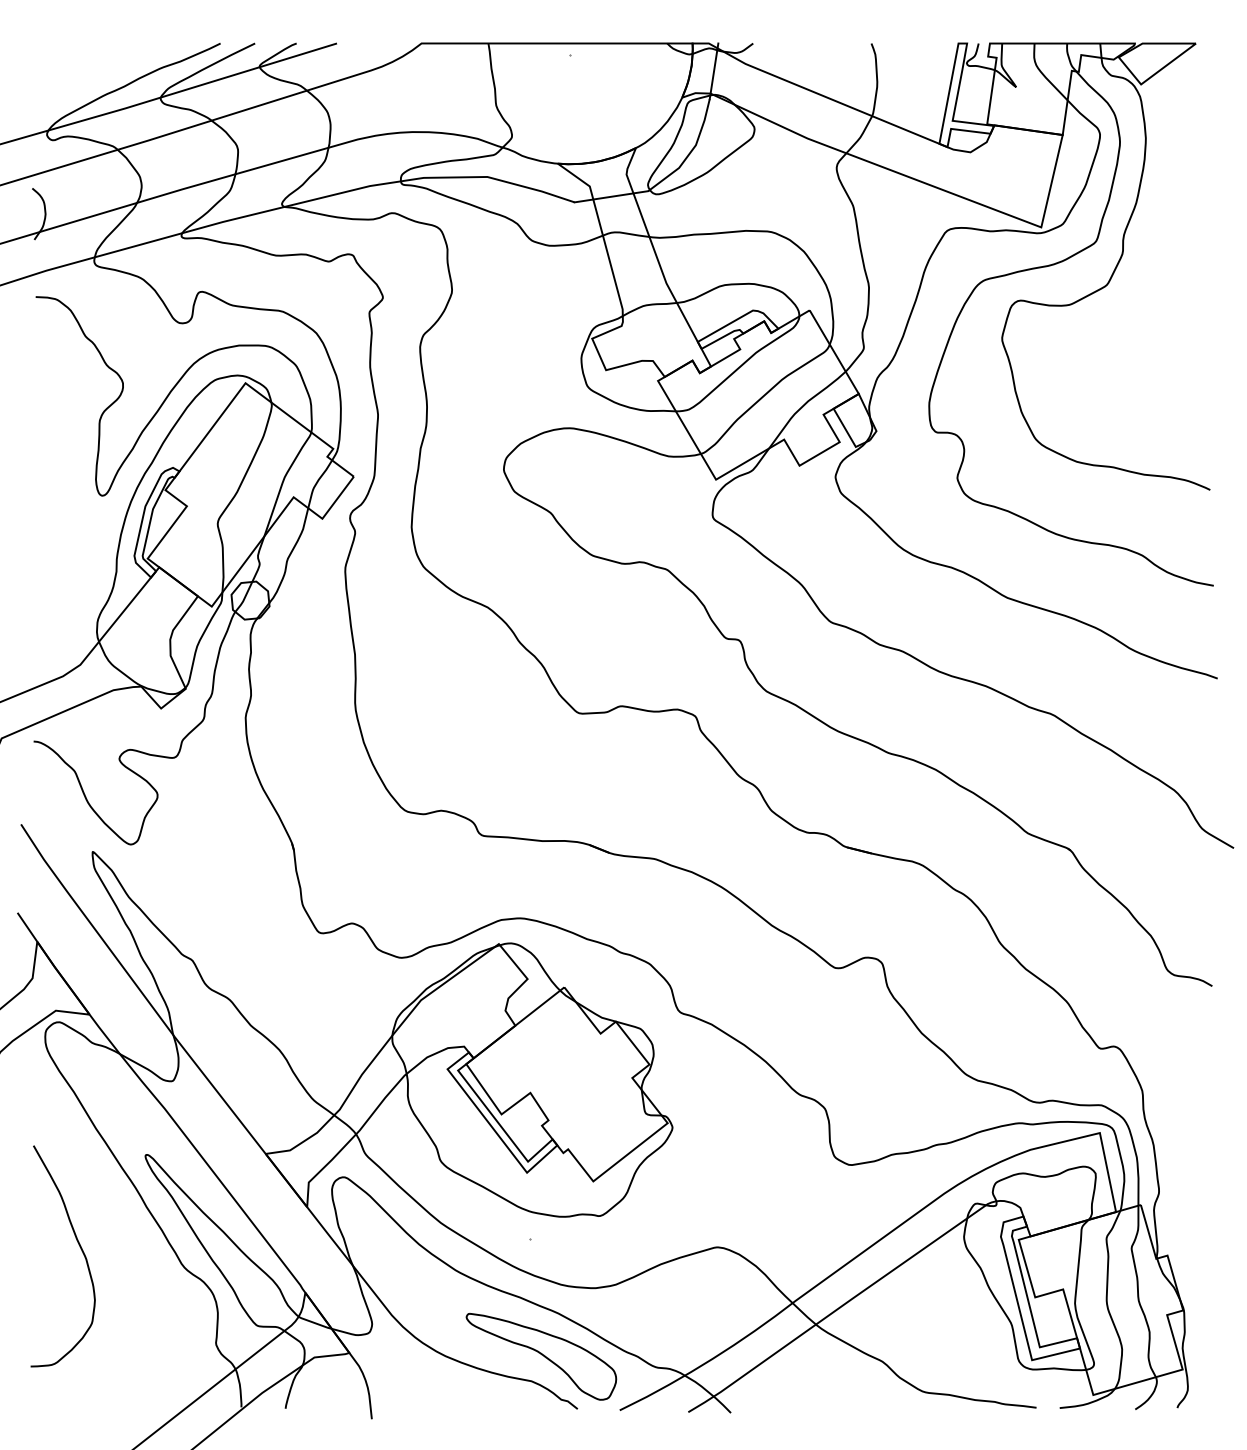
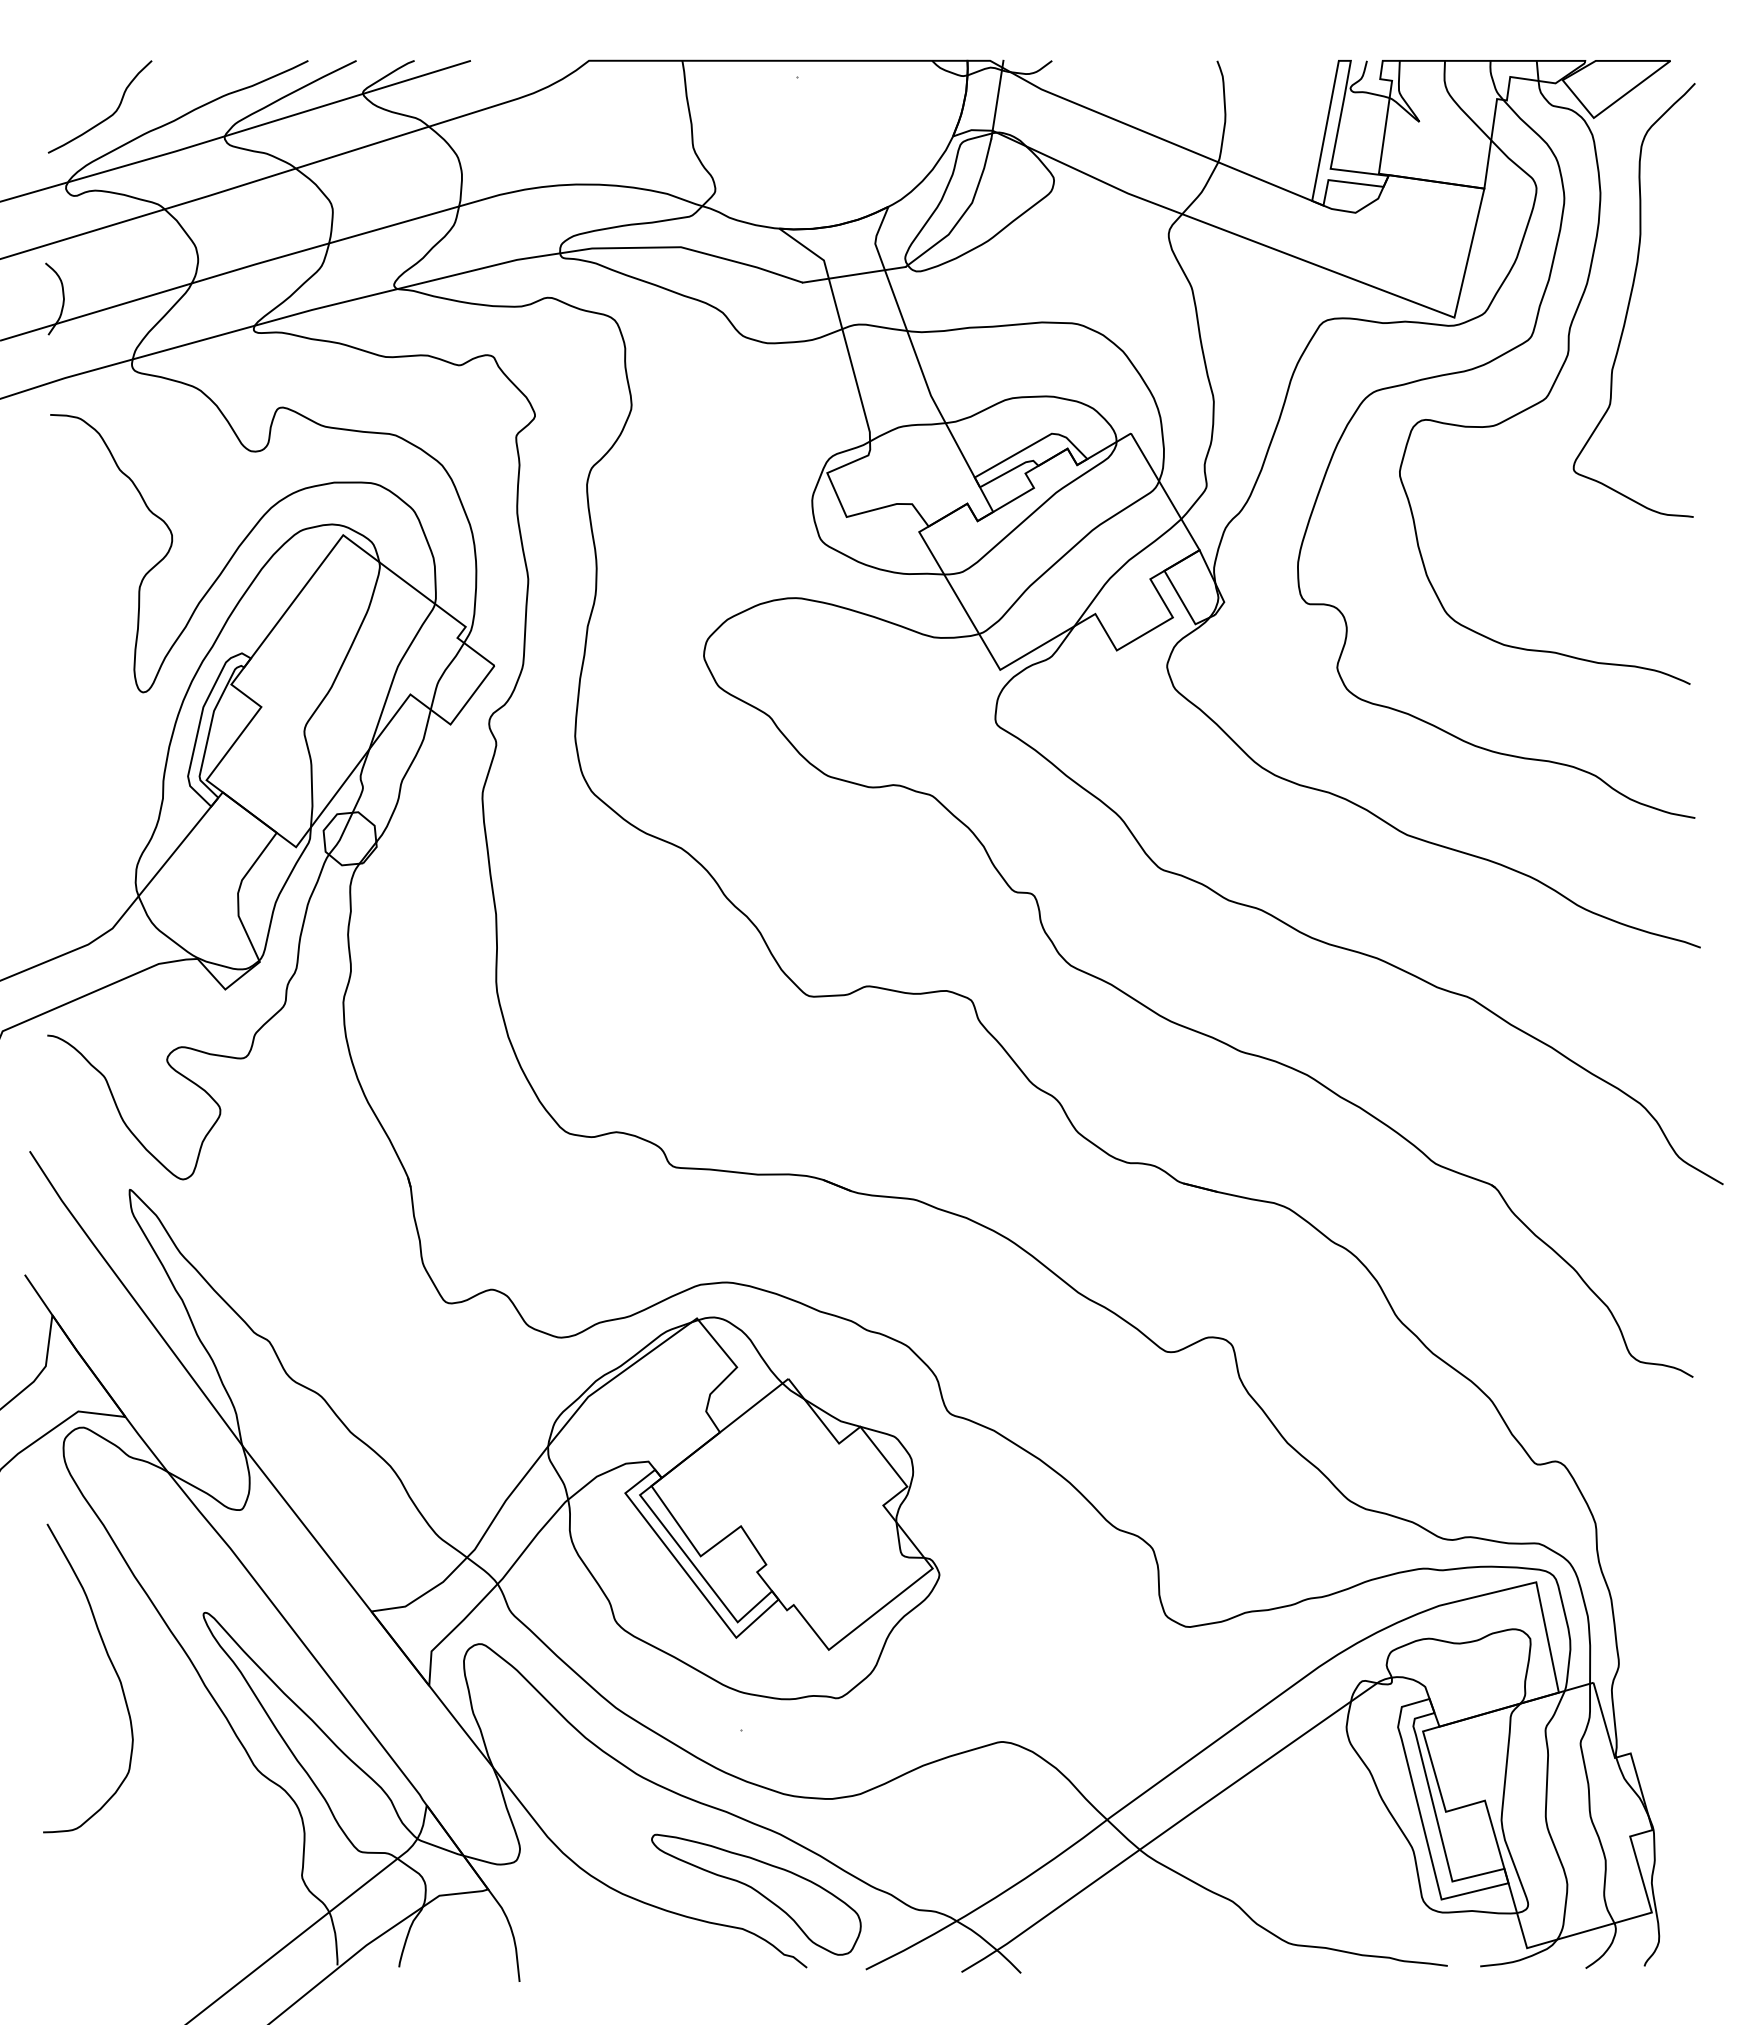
curve: (75, 84) -> (105, 118), added
curve: (1167, 215) -> (1630, 300), added
curve: (81, 1249) -> (113, 1669), moved

